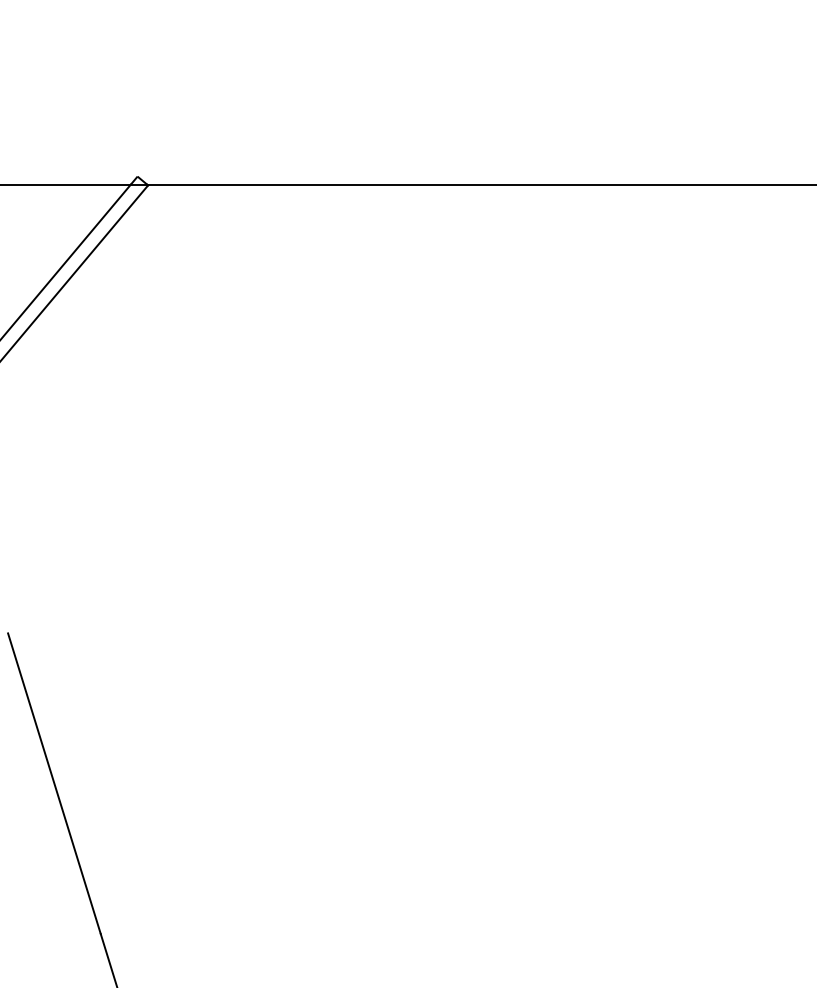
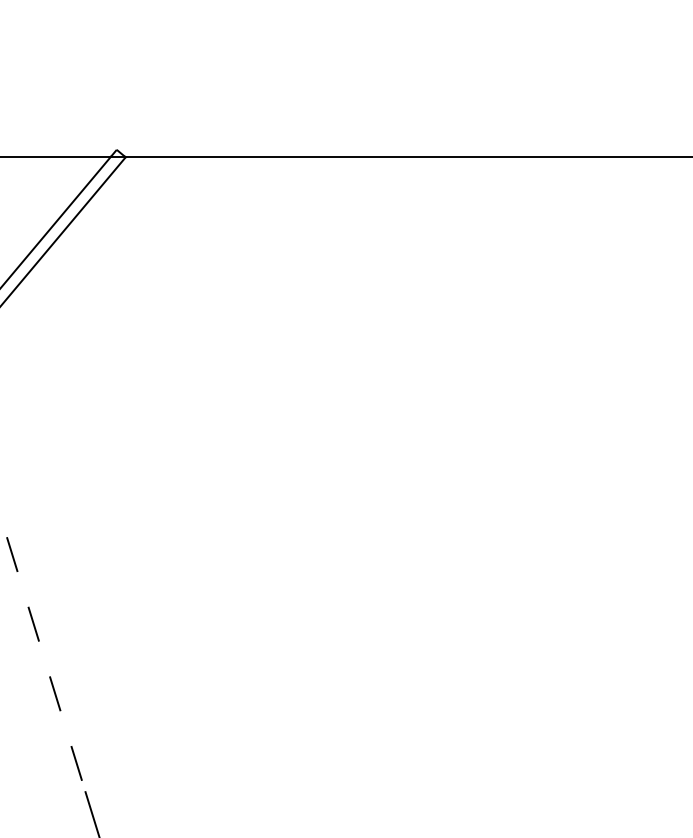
line: (54, 784) -> (46, 665), solid -> dashed

